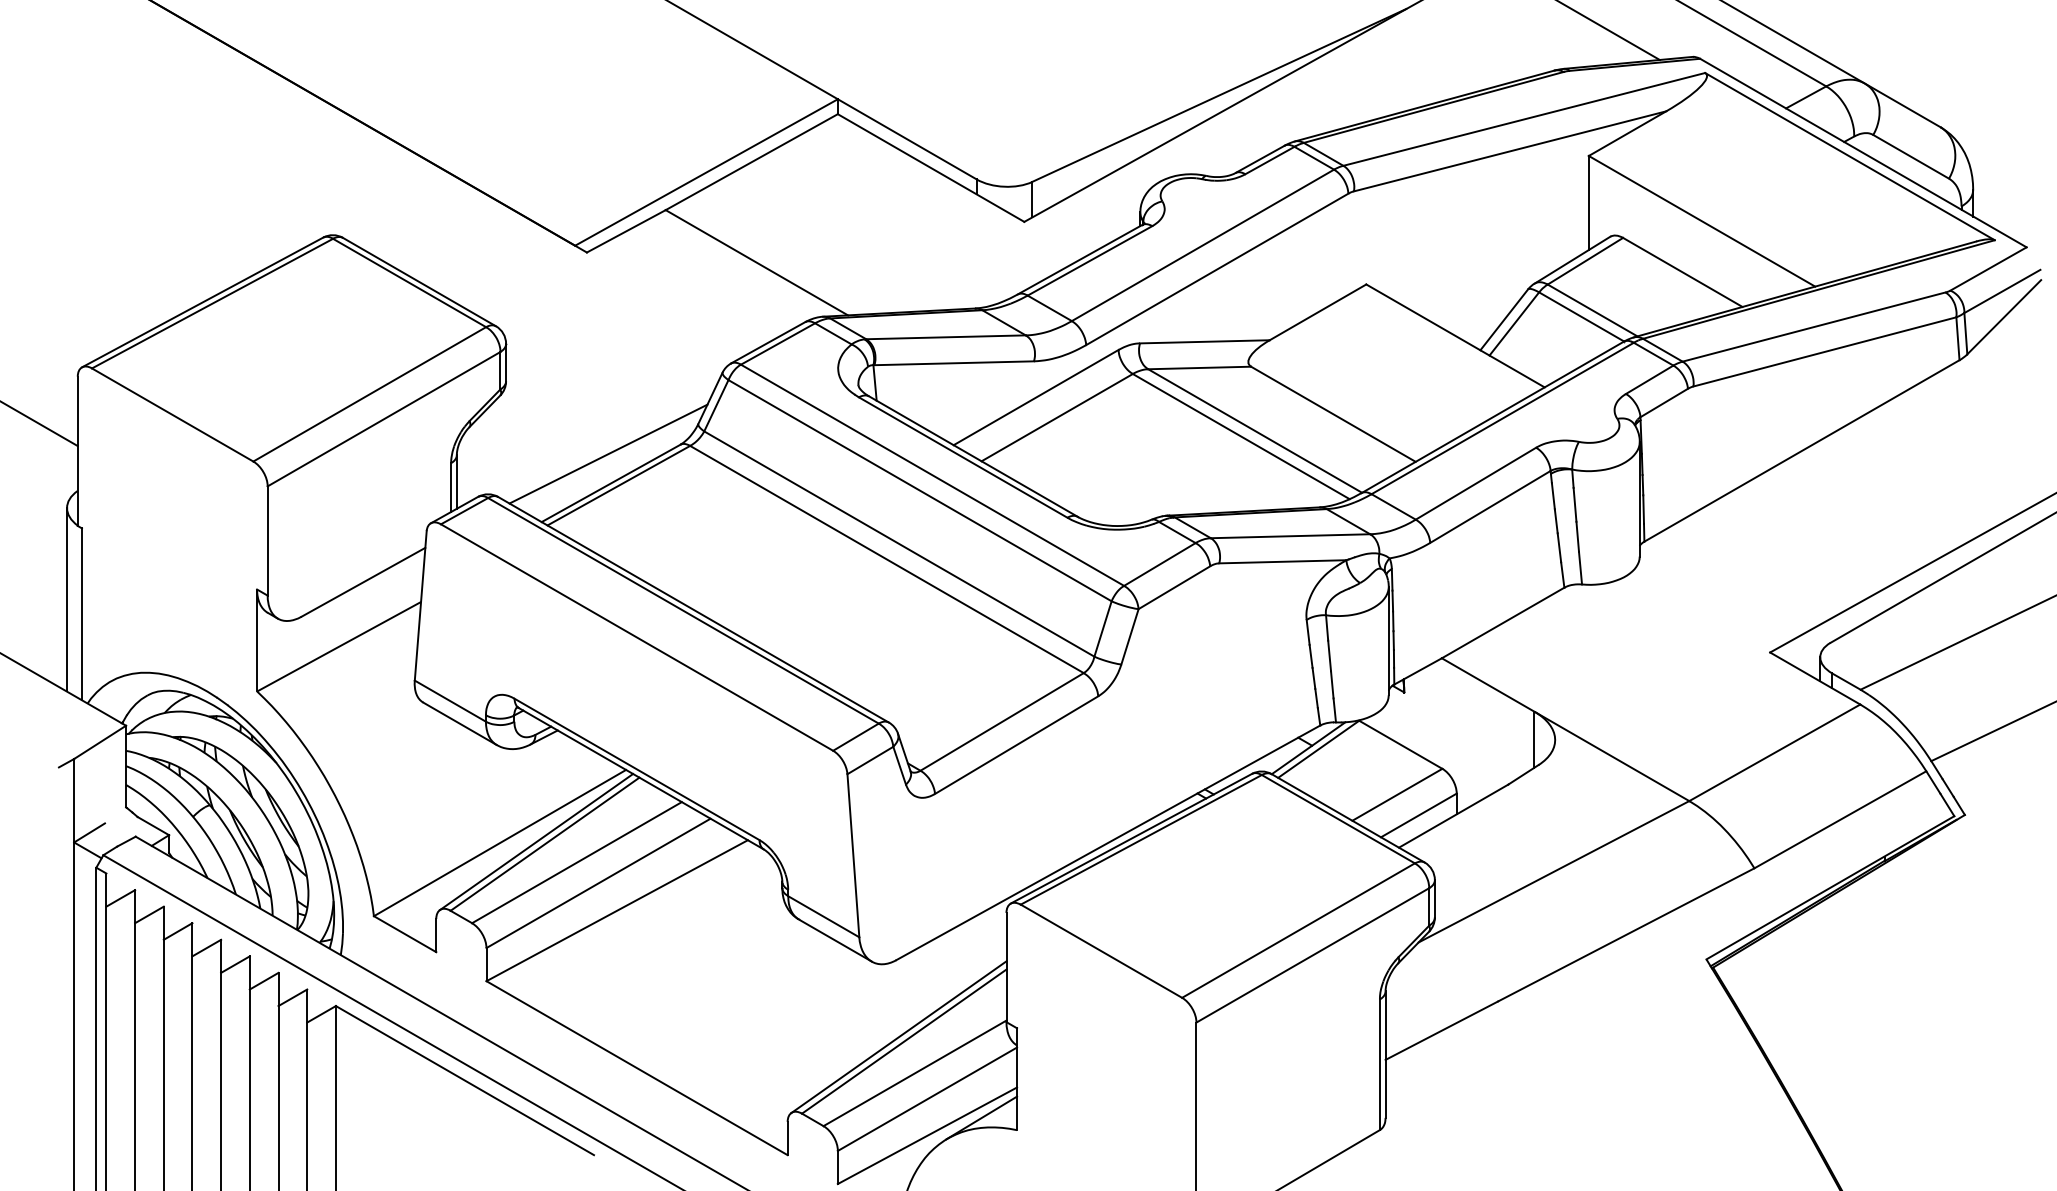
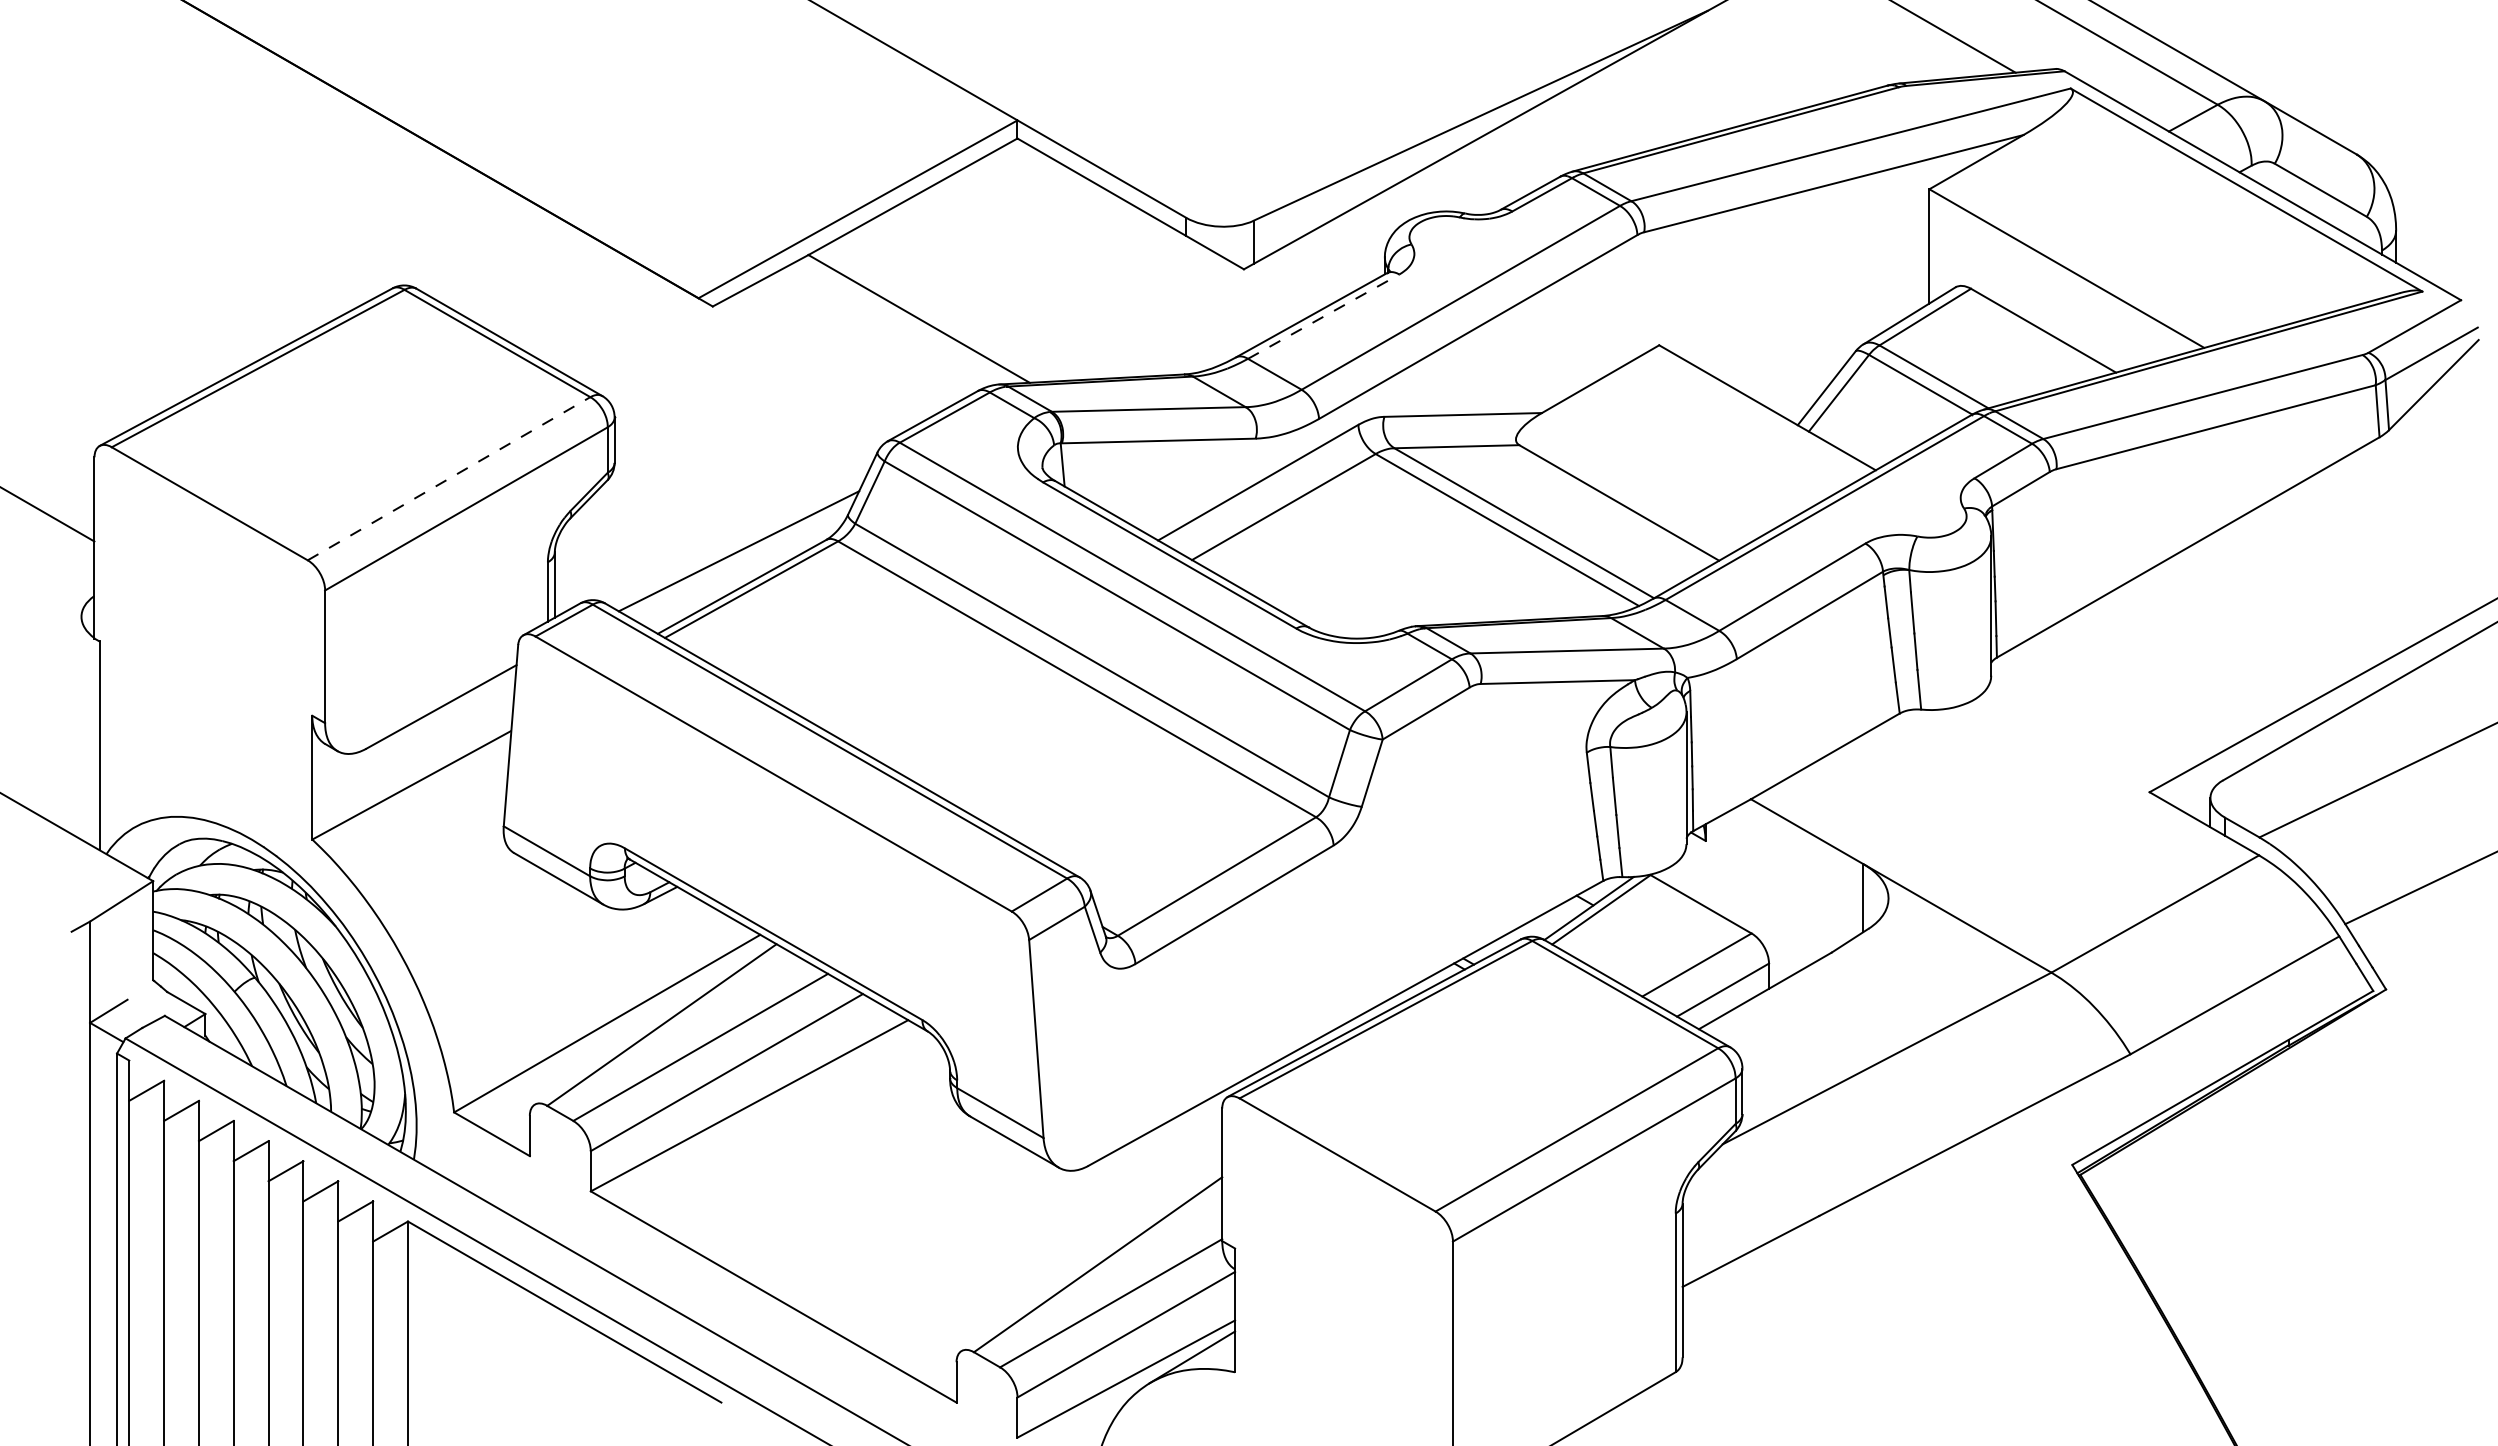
line: (1089, 260) -> (1323, 316), solid -> dashed
line: (370, 394) -> (449, 478), solid -> dashed
line: (67, 599) -> (81, 727), removed
line: (536, 842) -> (651, 1022), removed
line: (898, 1037) -> (1091, 1259), removed

